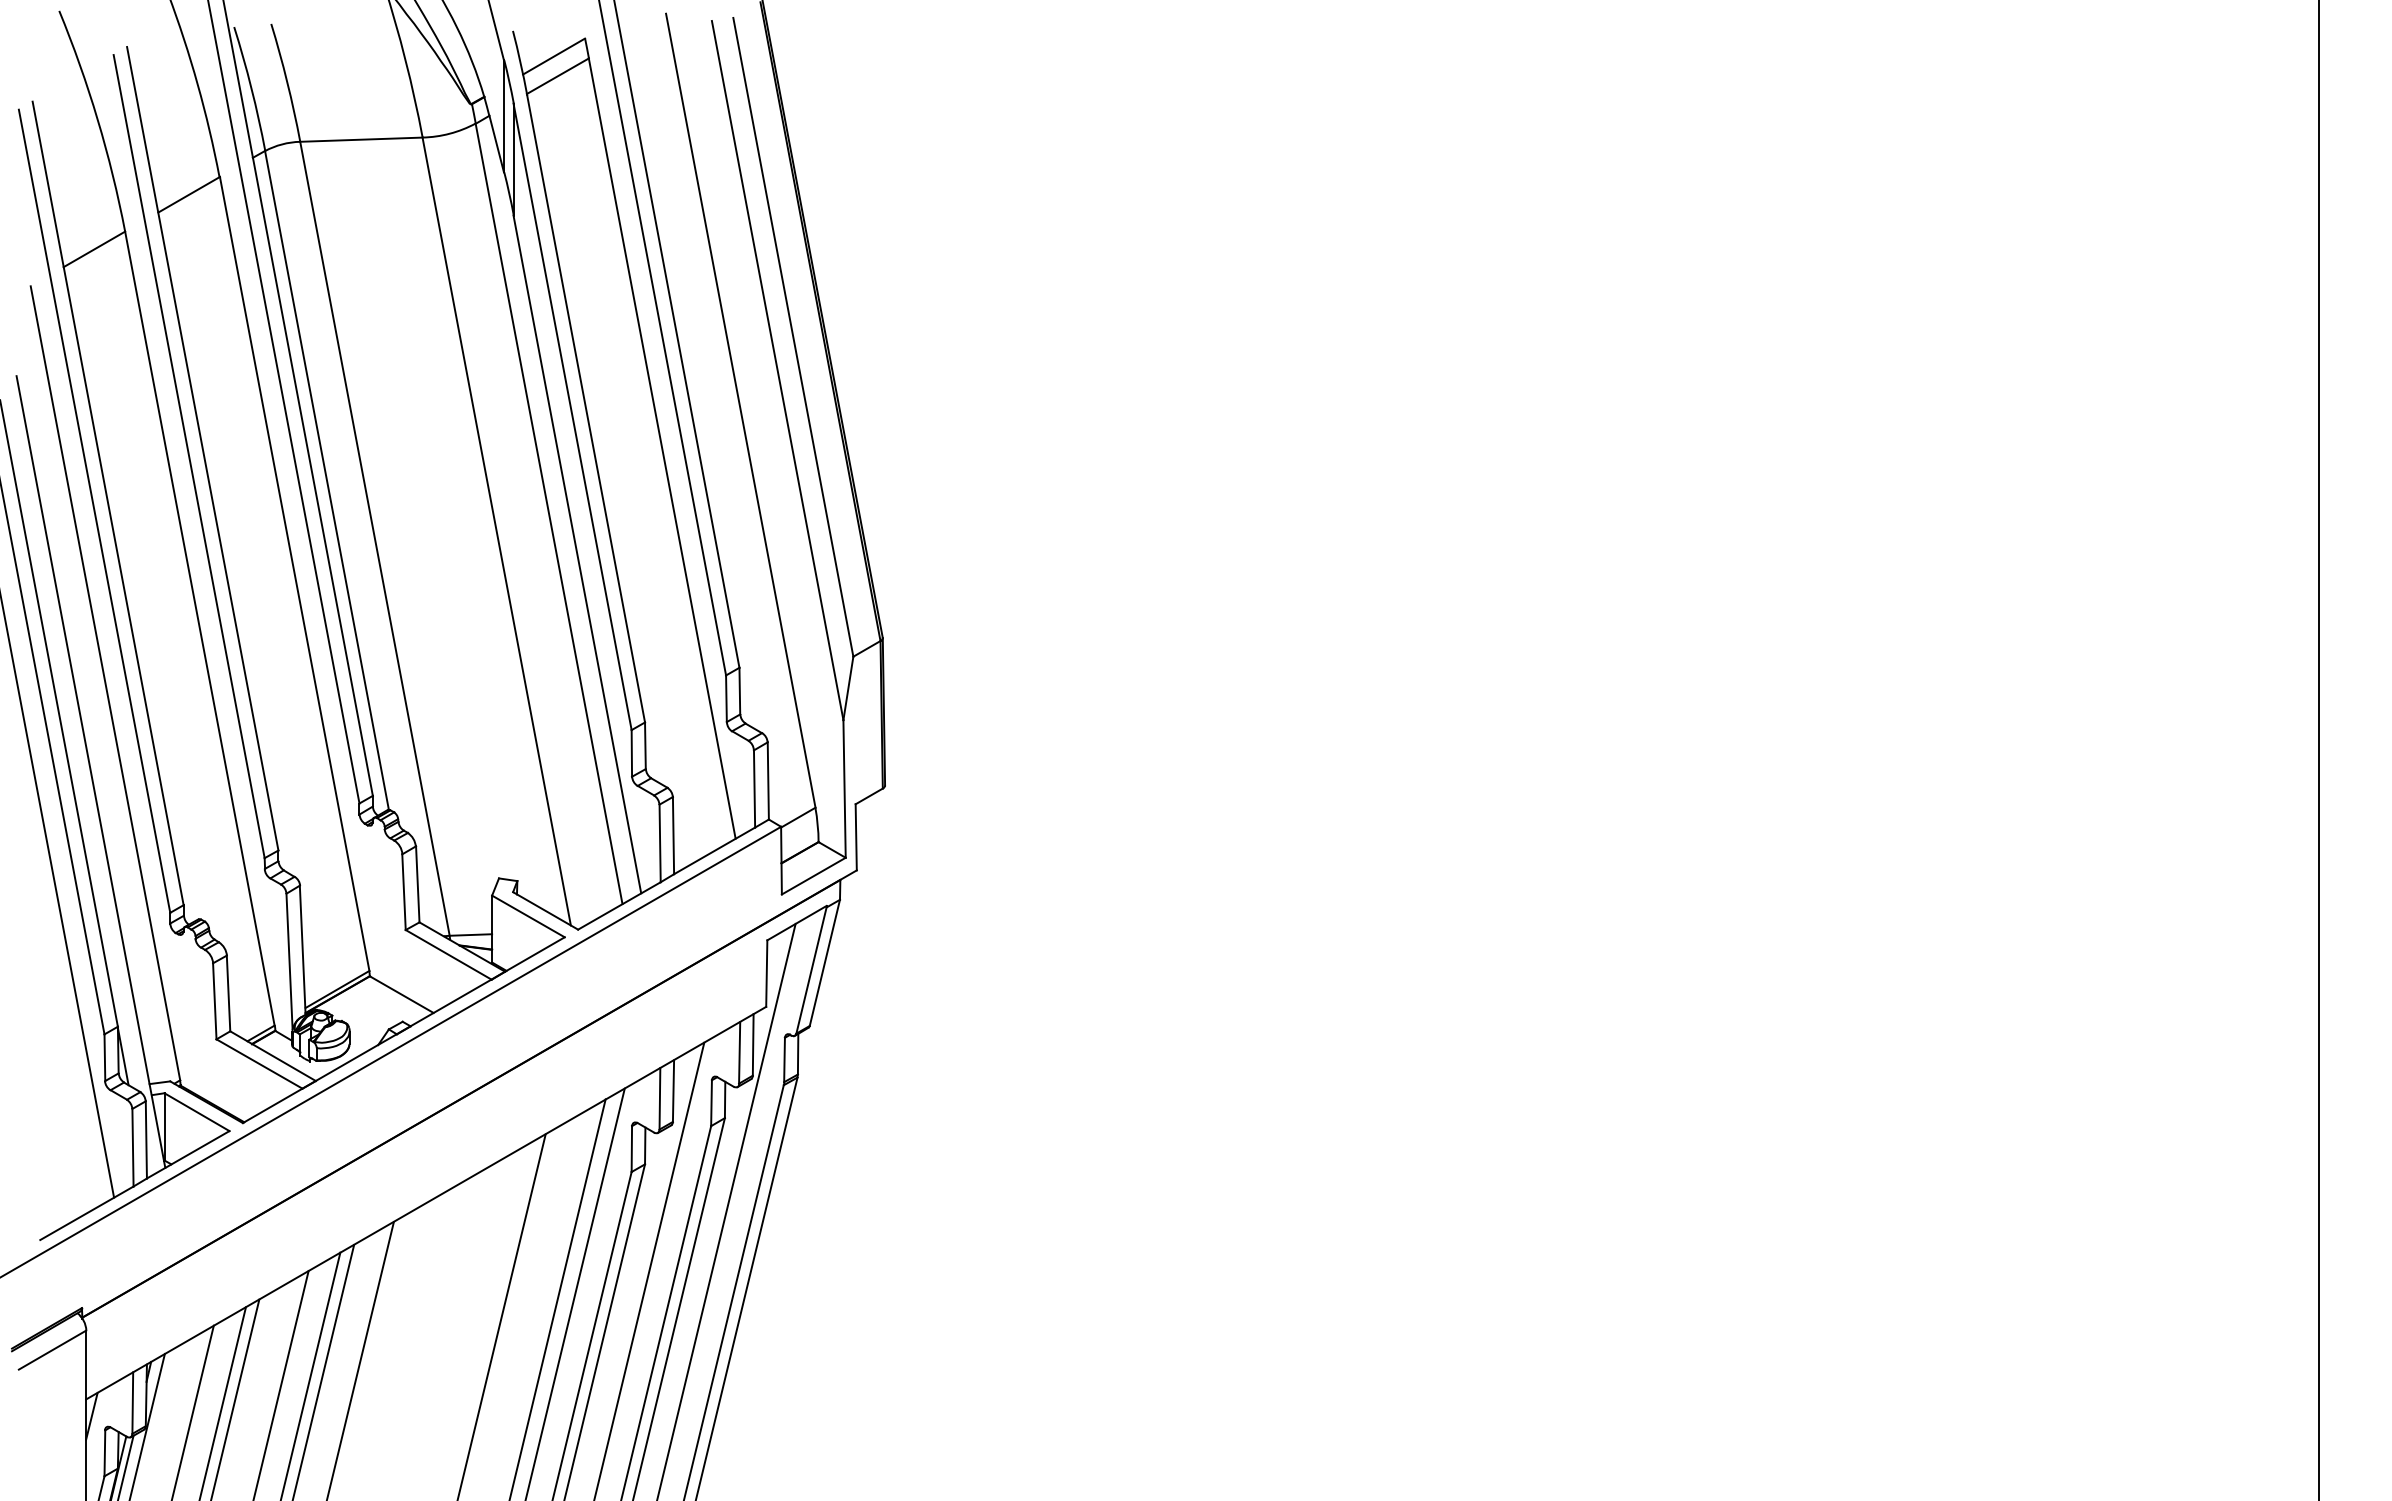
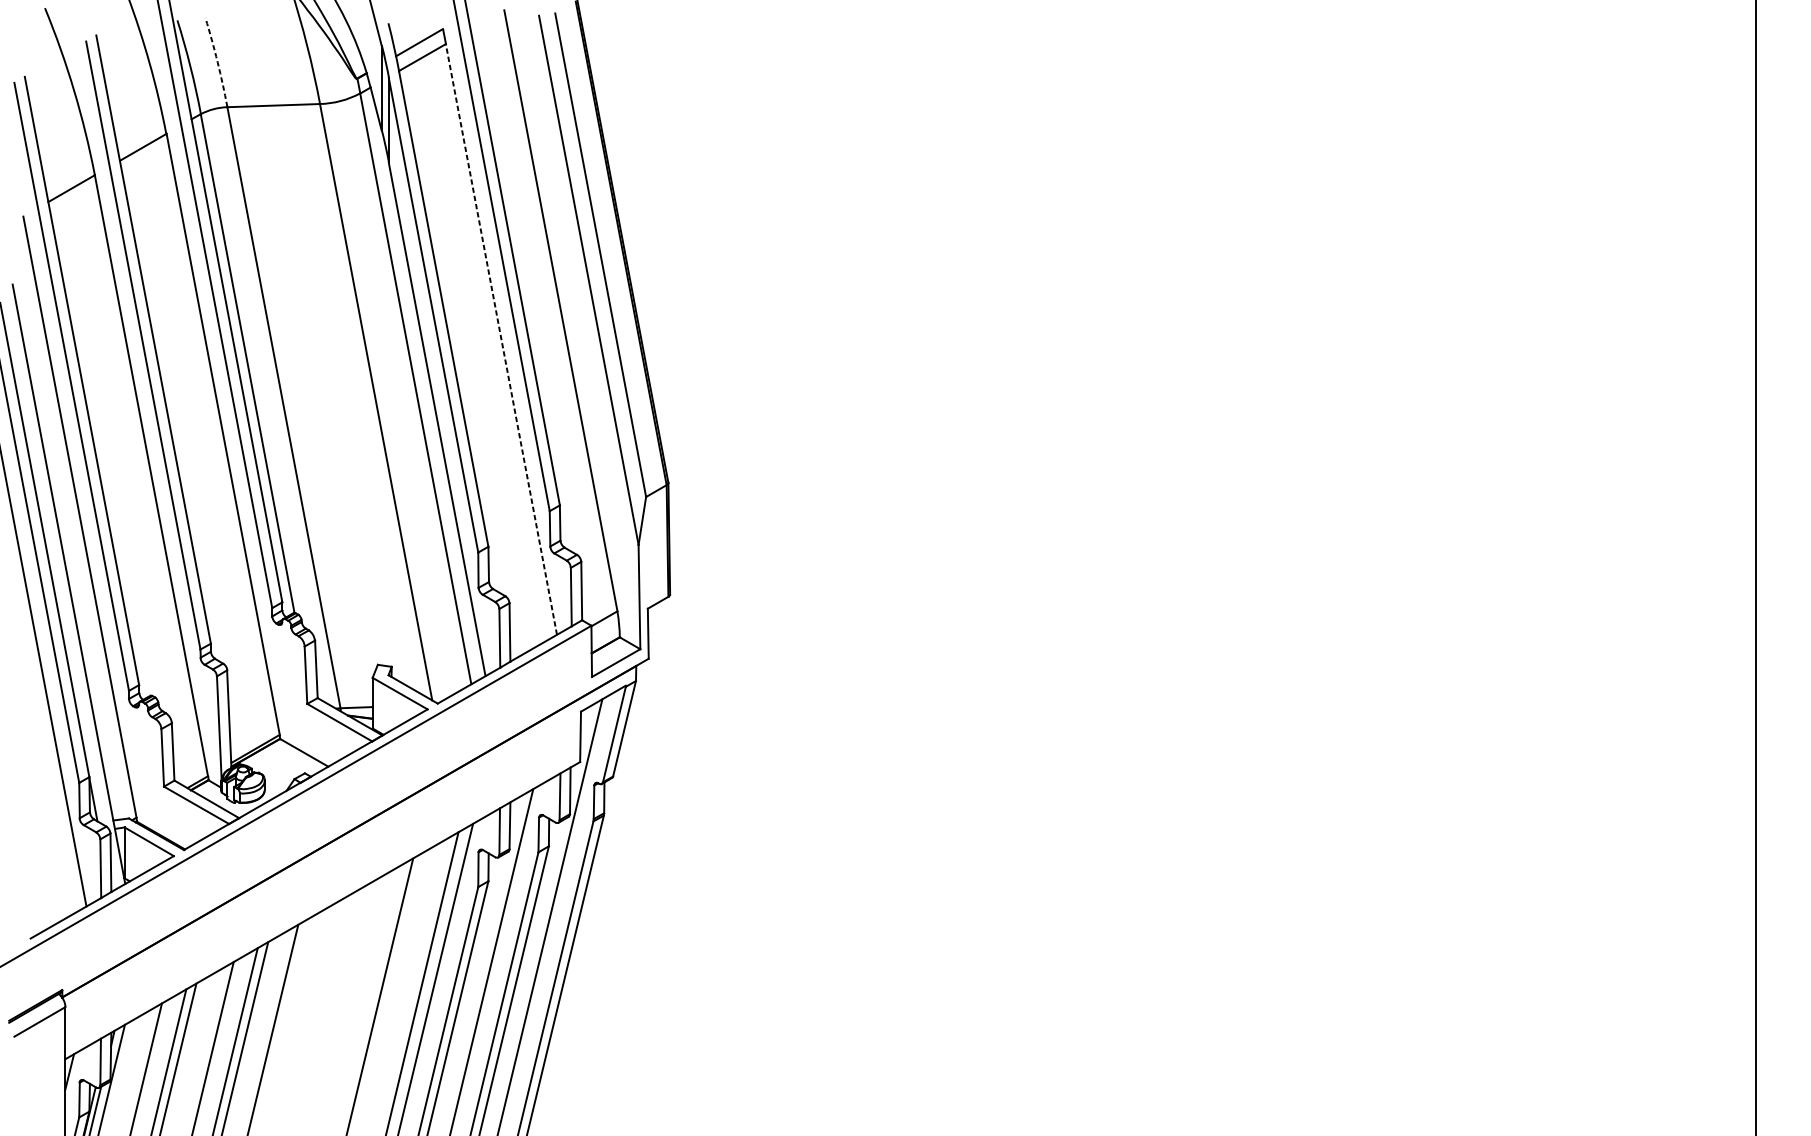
arc: (287, 82) -> (217, 62), solid -> dashed
line: (662, 448) -> (501, 339), solid -> dashed

